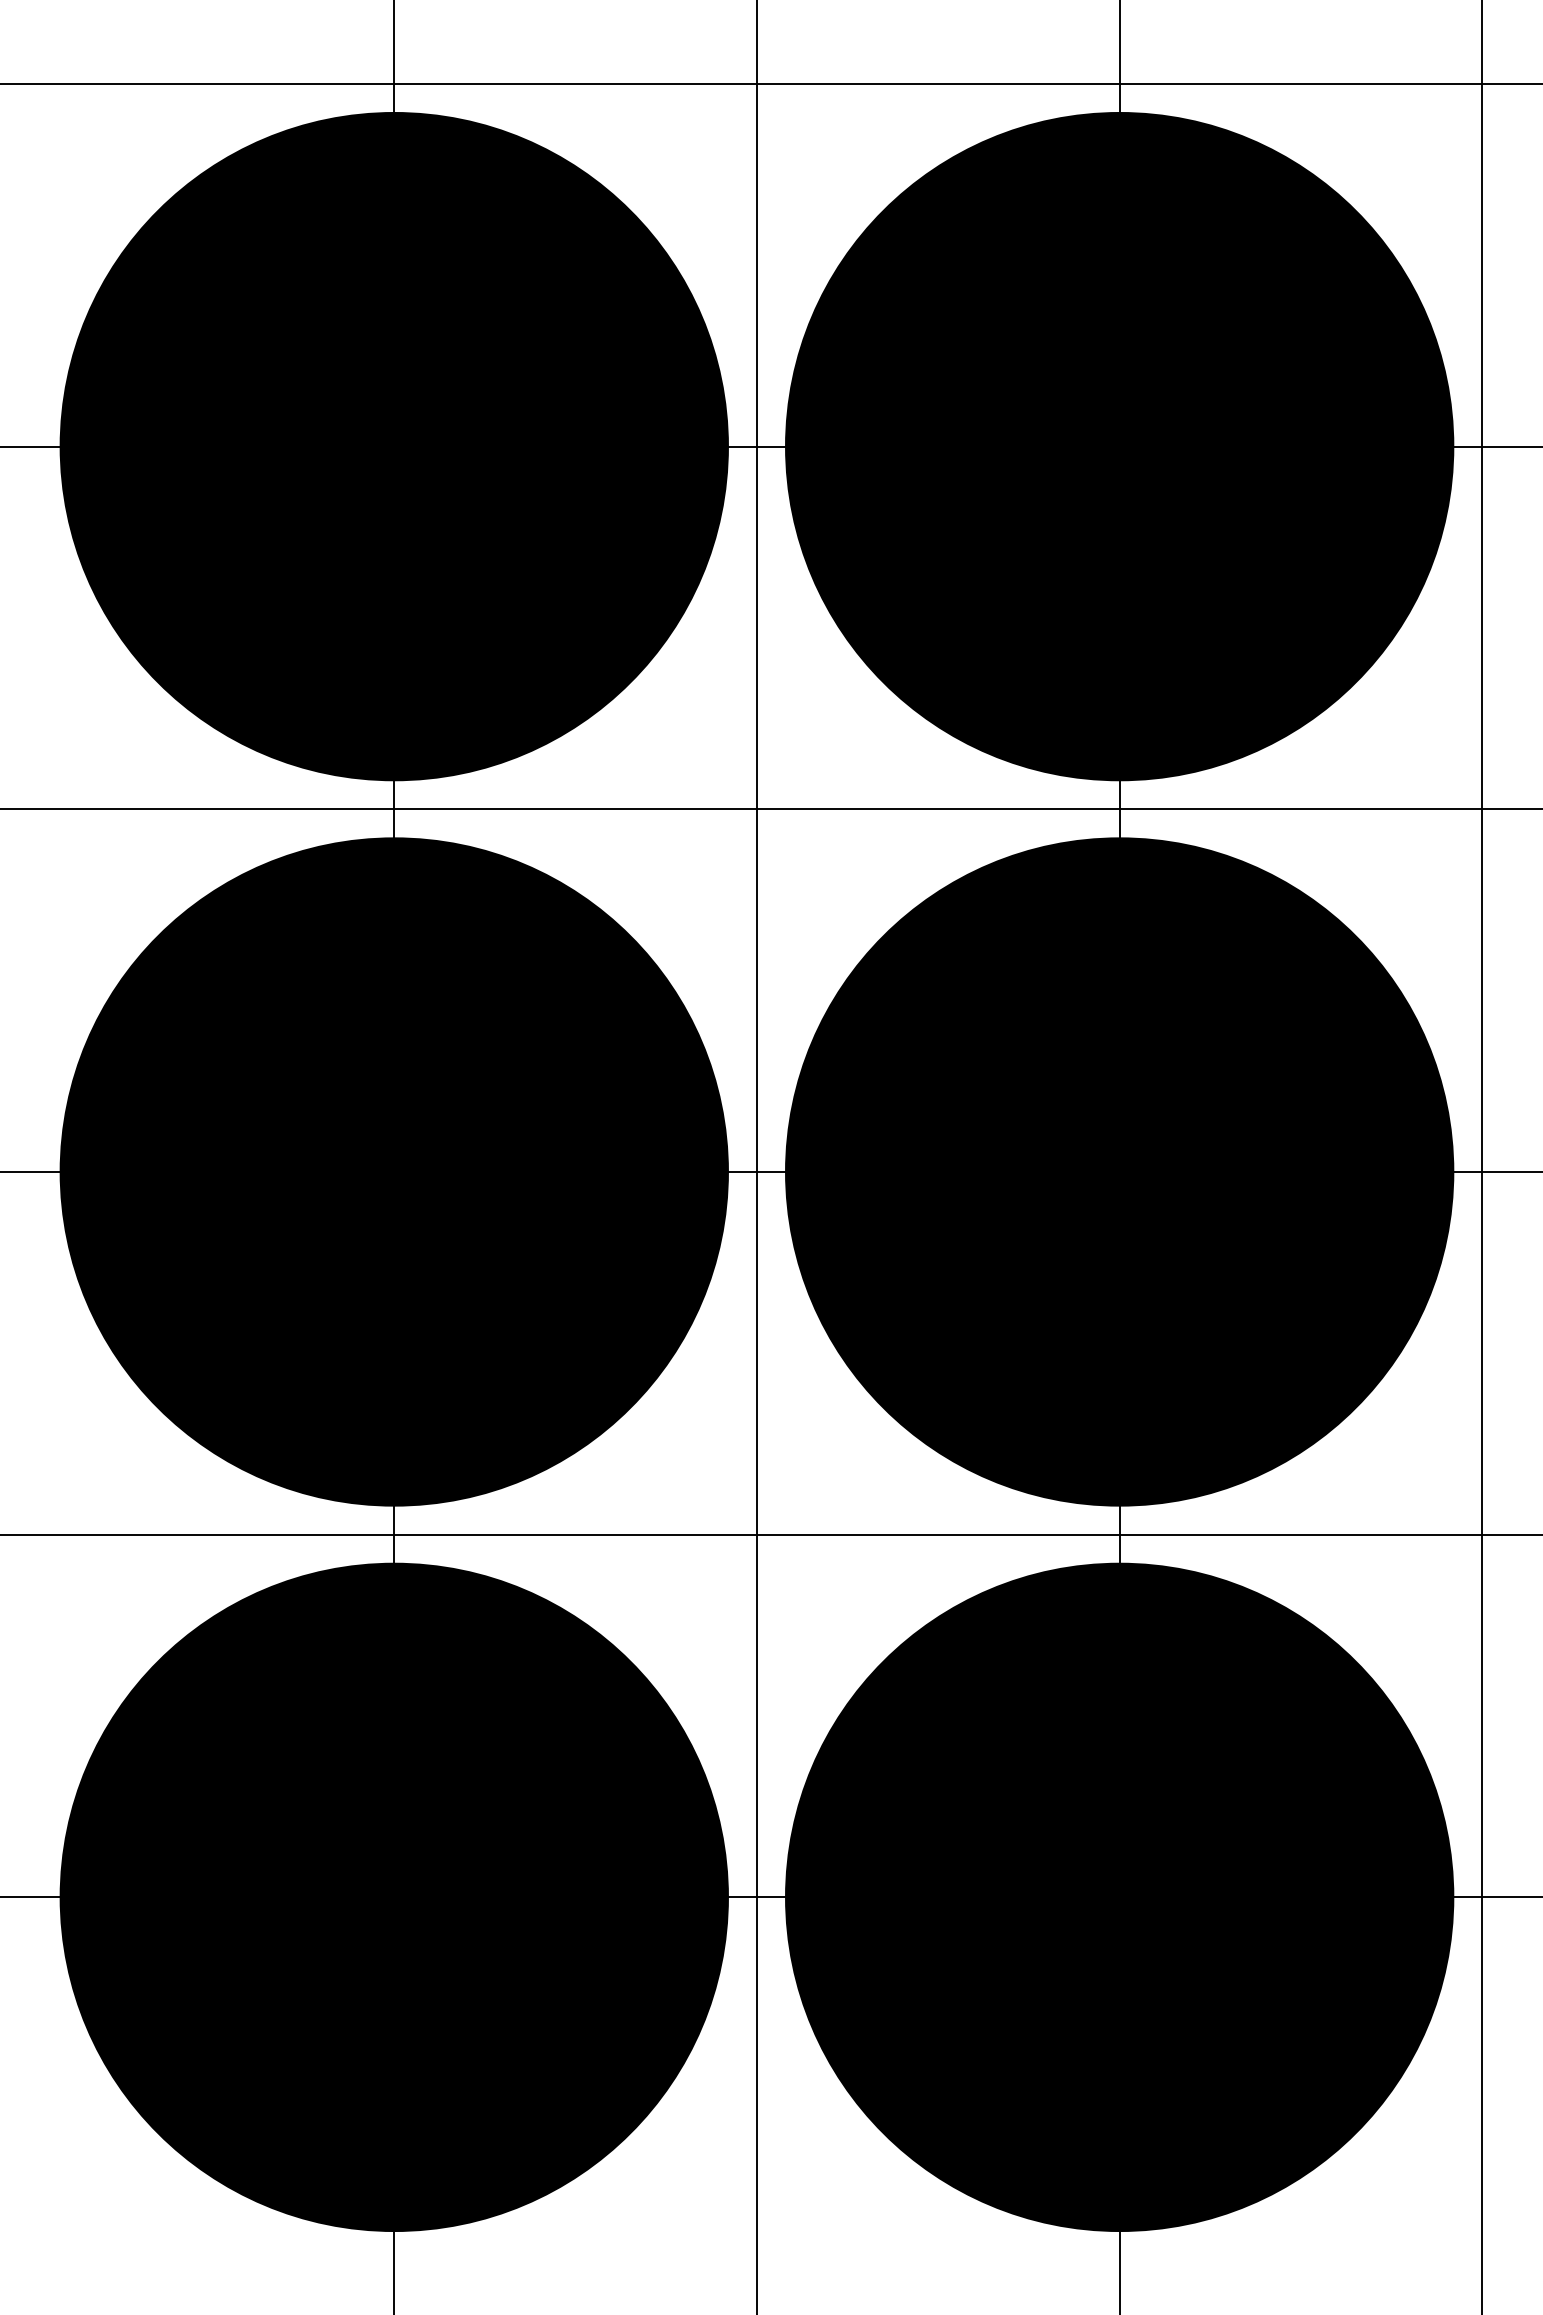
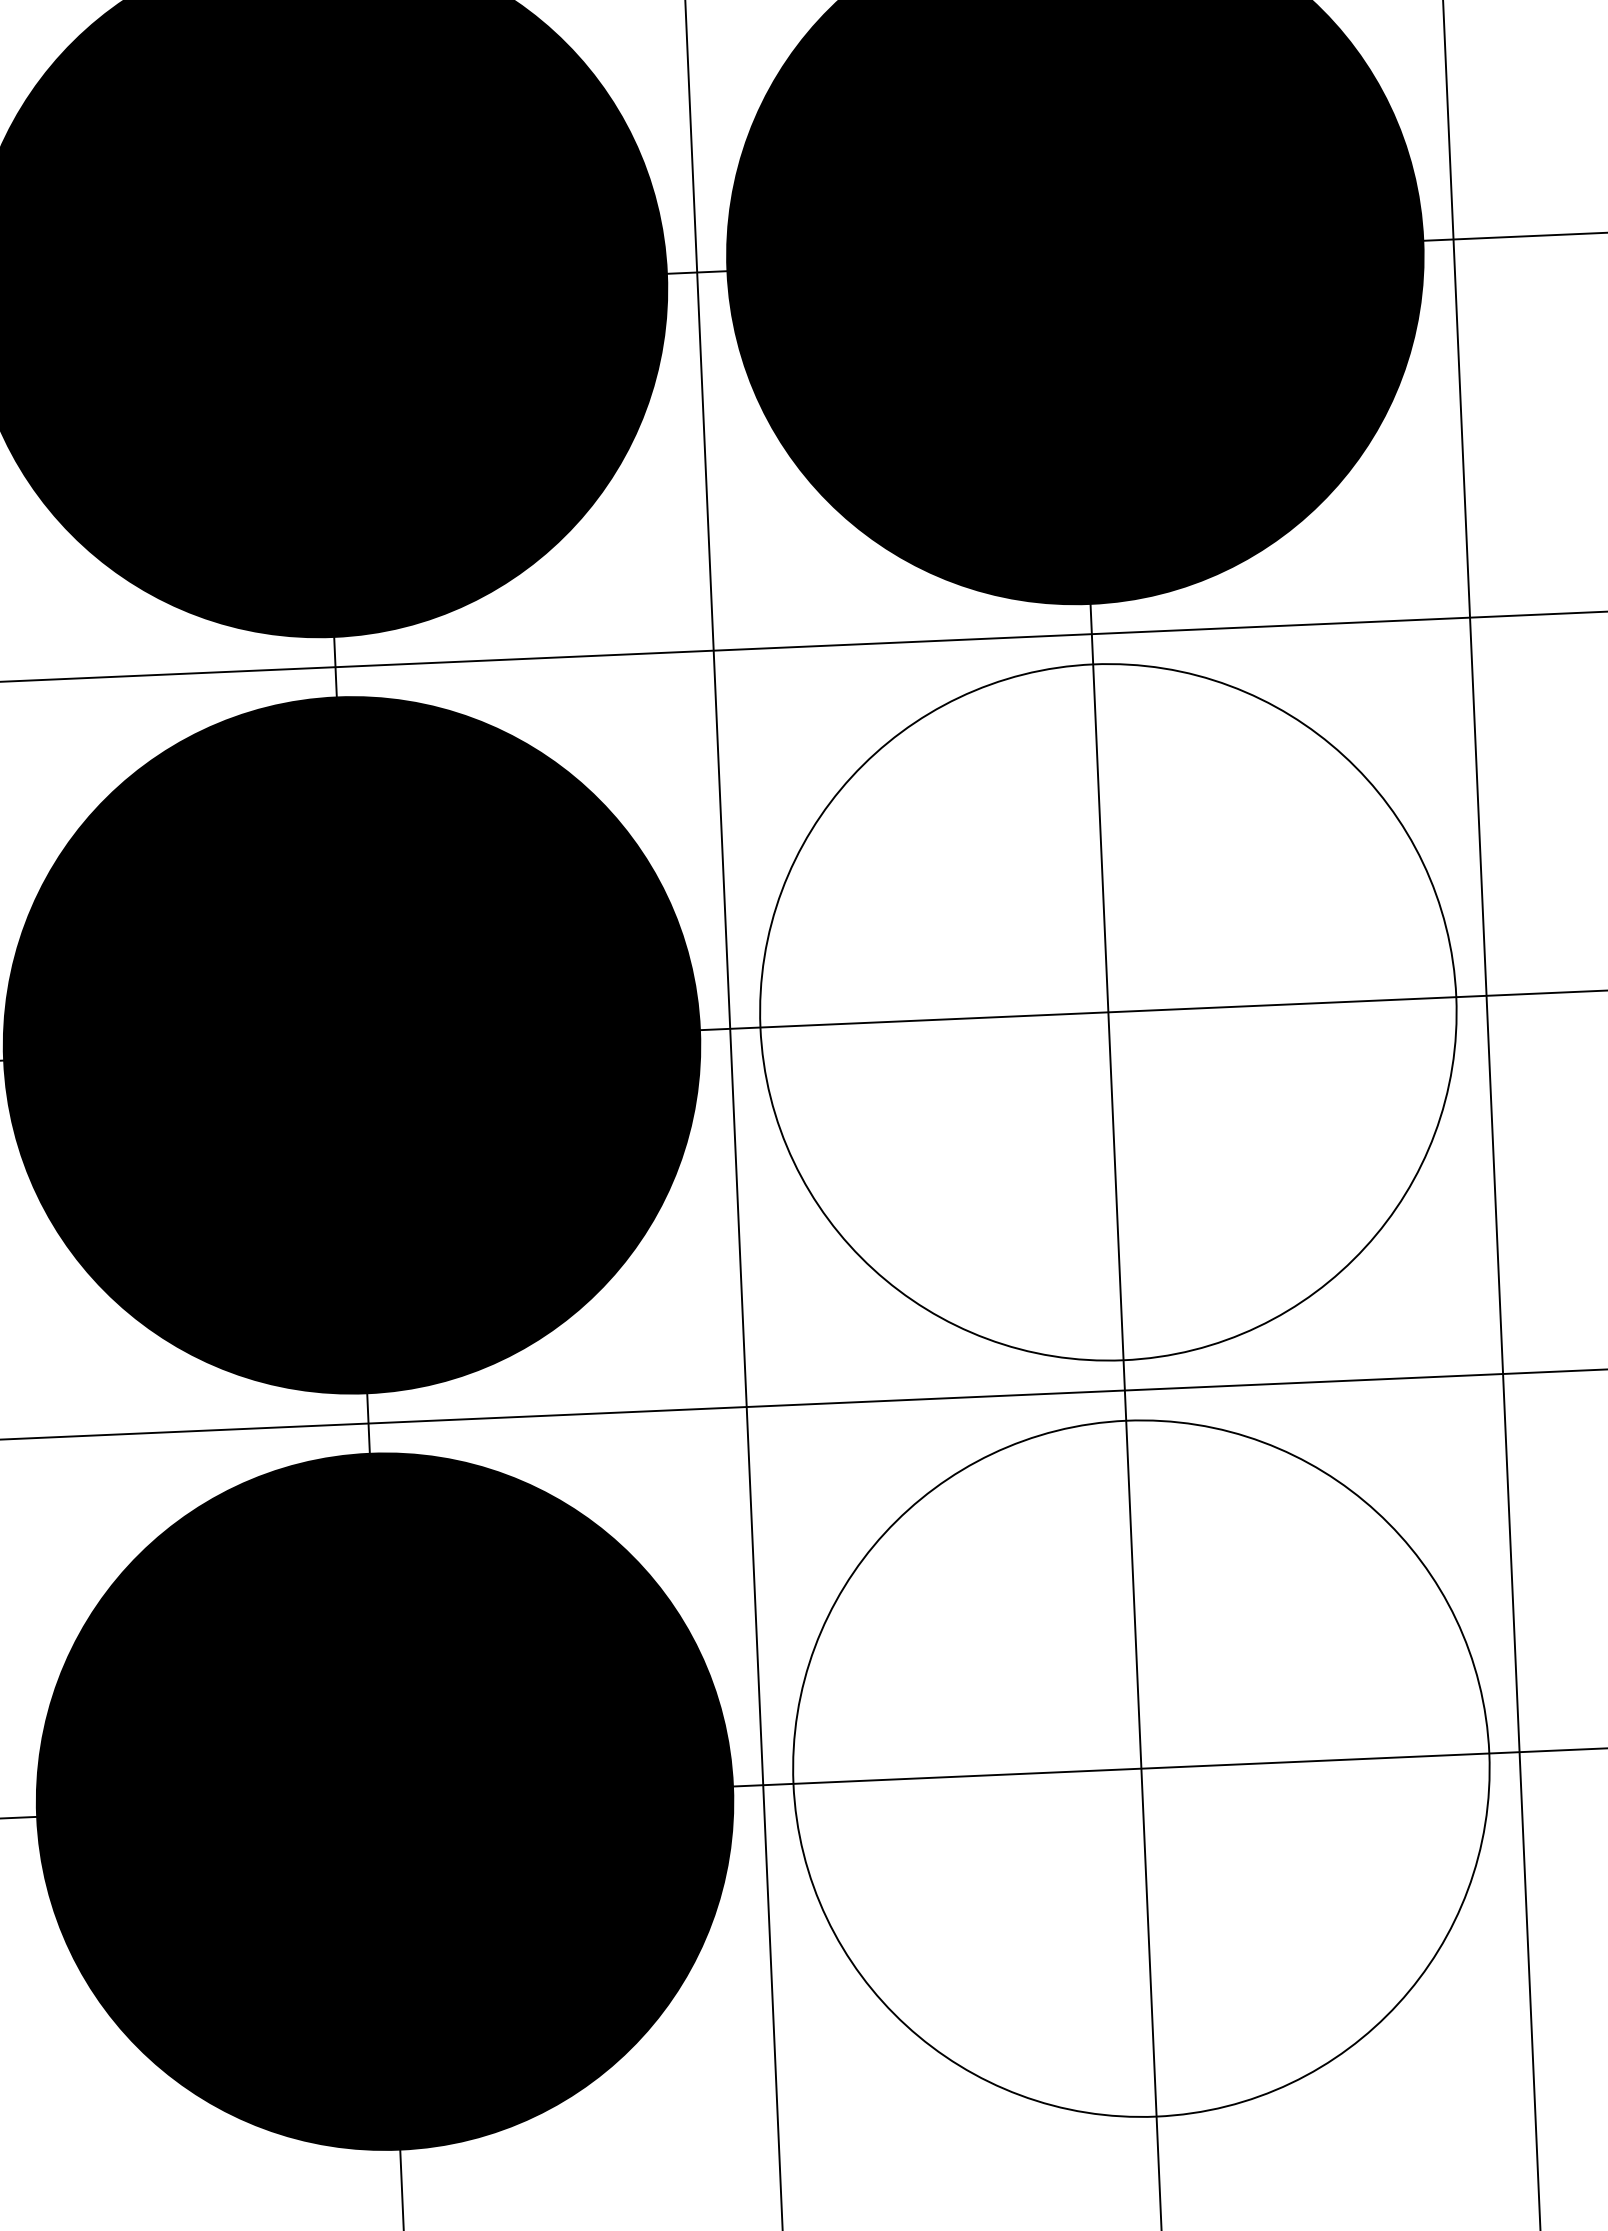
fill: (1119, 1171) -> (1108, 1011), removed
fill: (1119, 1897) -> (1141, 1768), removed

